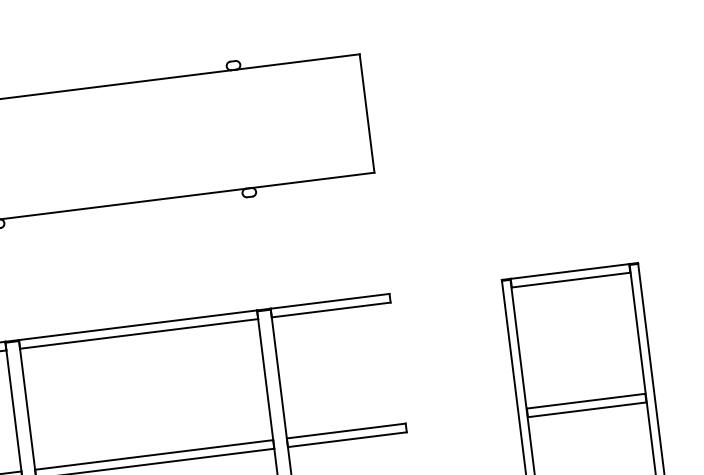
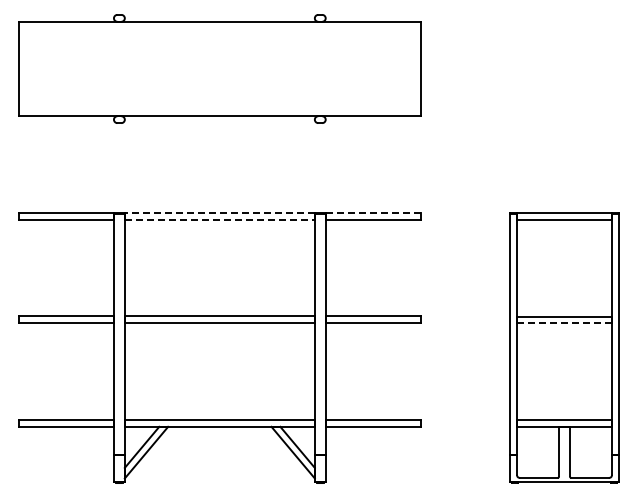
line: (330, 300) -> (373, 212), solid -> dashed
line: (137, 324) -> (219, 212), solid -> dashed
line: (138, 333) -> (219, 219), solid -> dashed
line: (588, 409) -> (565, 323), solid -> dashed

